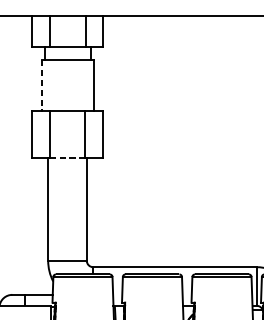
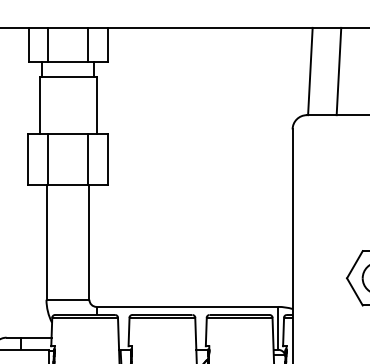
line: (41, 86) -> (39, 105), dashed -> solid
line: (67, 157) -> (67, 185), dashed -> solid

